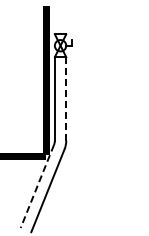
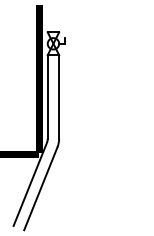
line: (66, 98) -> (59, 96), dashed -> solid
line: (37, 186) -> (30, 184), dashed -> solid

